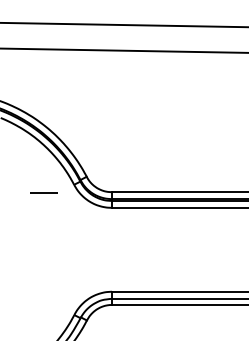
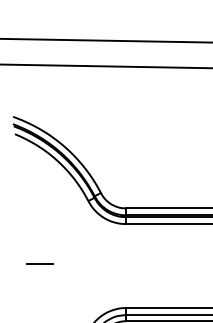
line: (43, 192) -> (38, 262), moved

